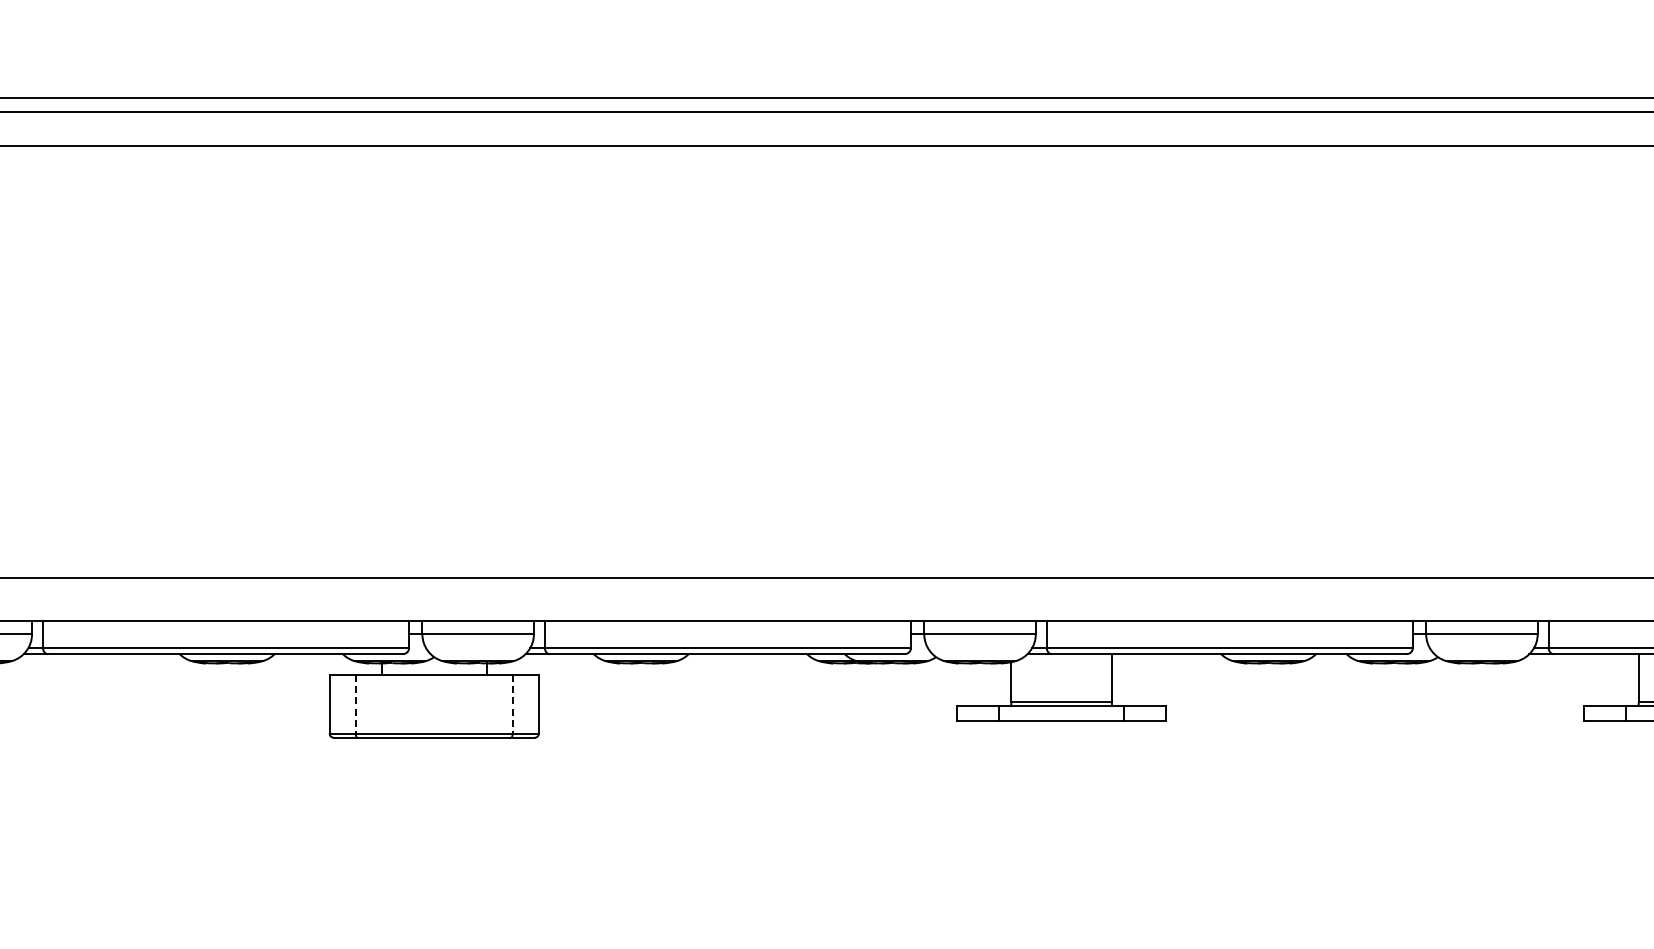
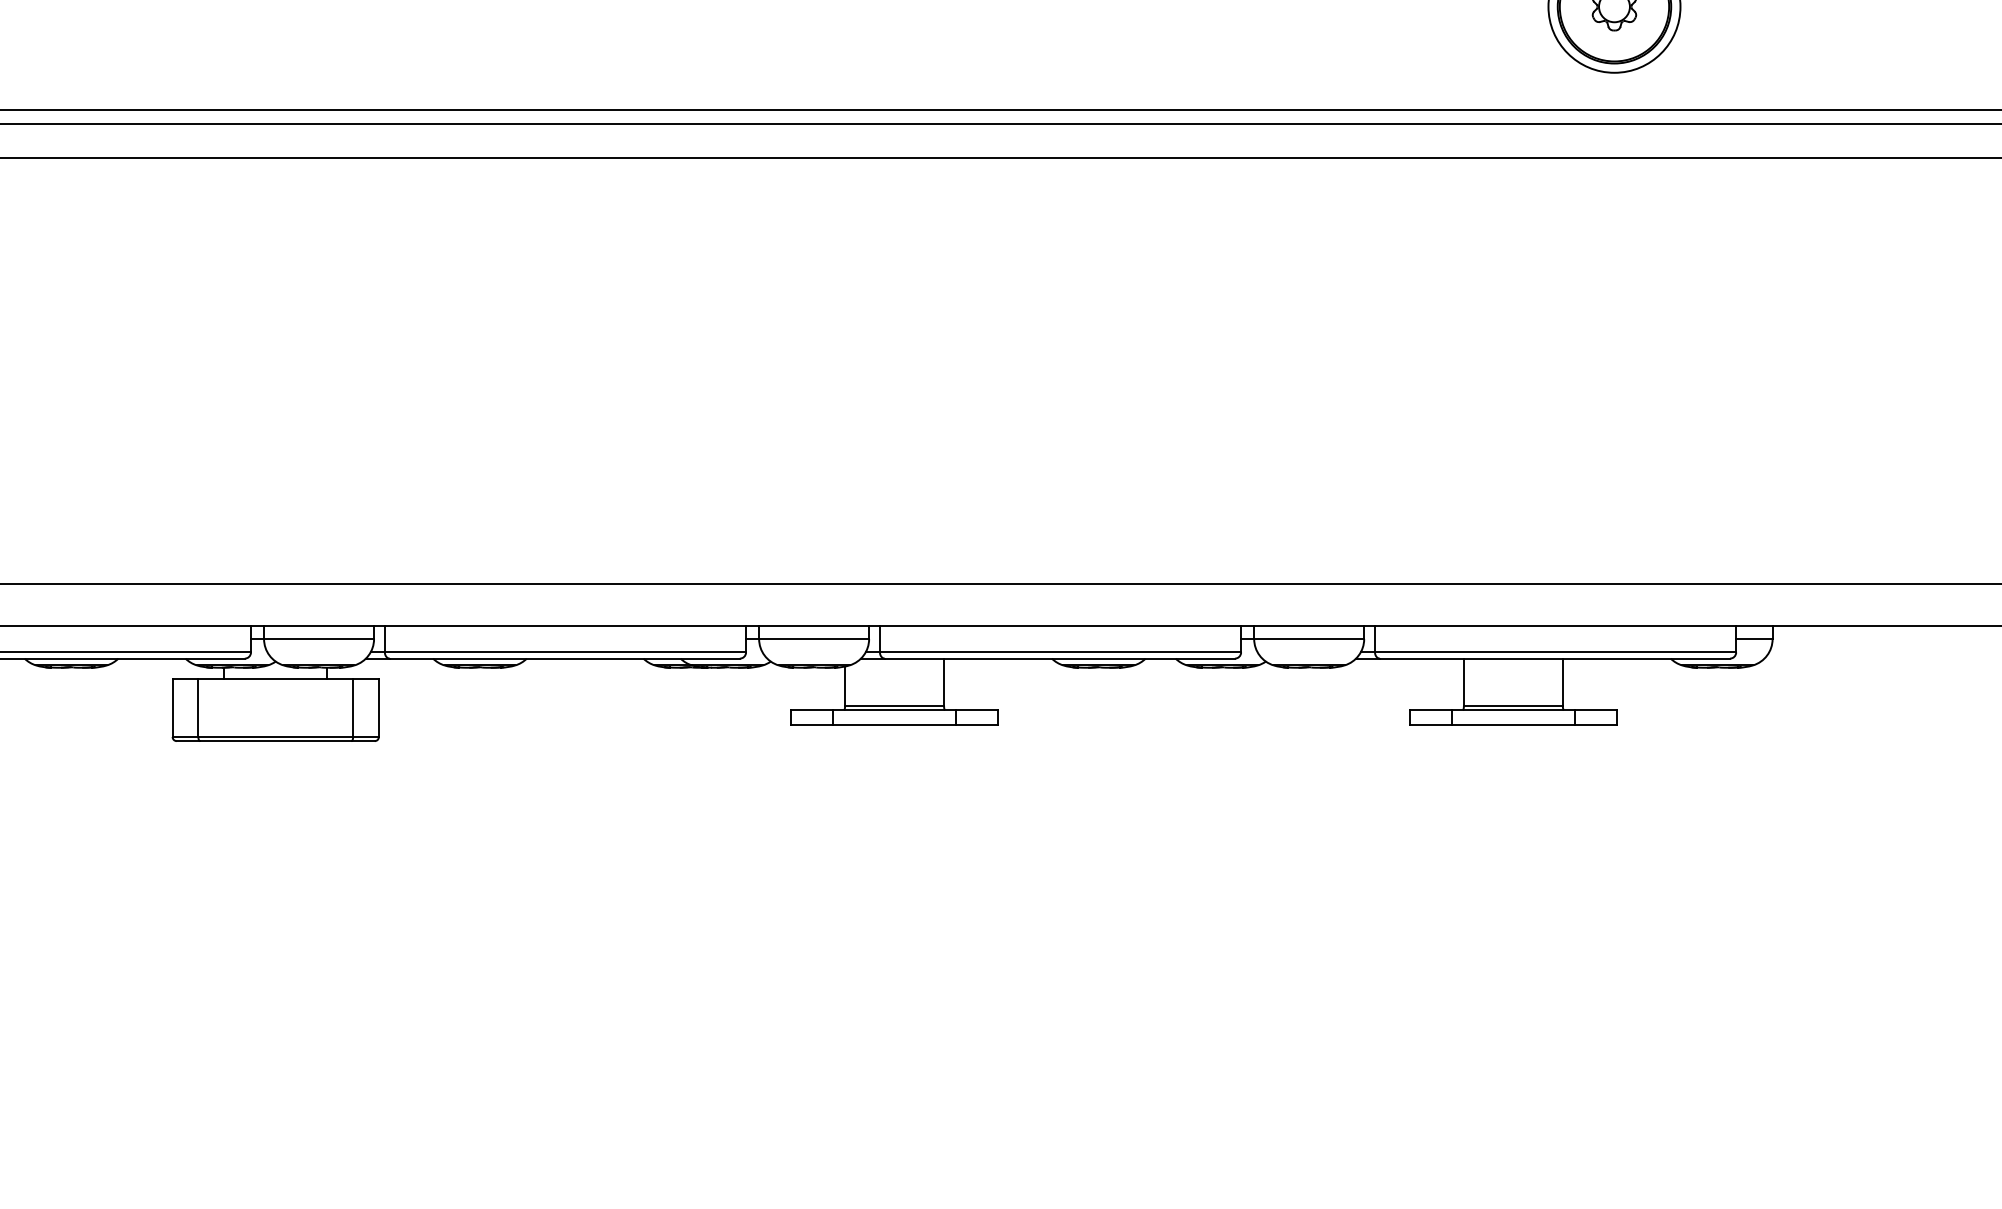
line: (355, 704) -> (198, 708), dashed -> solid
line: (513, 704) -> (353, 708), dashed -> solid

